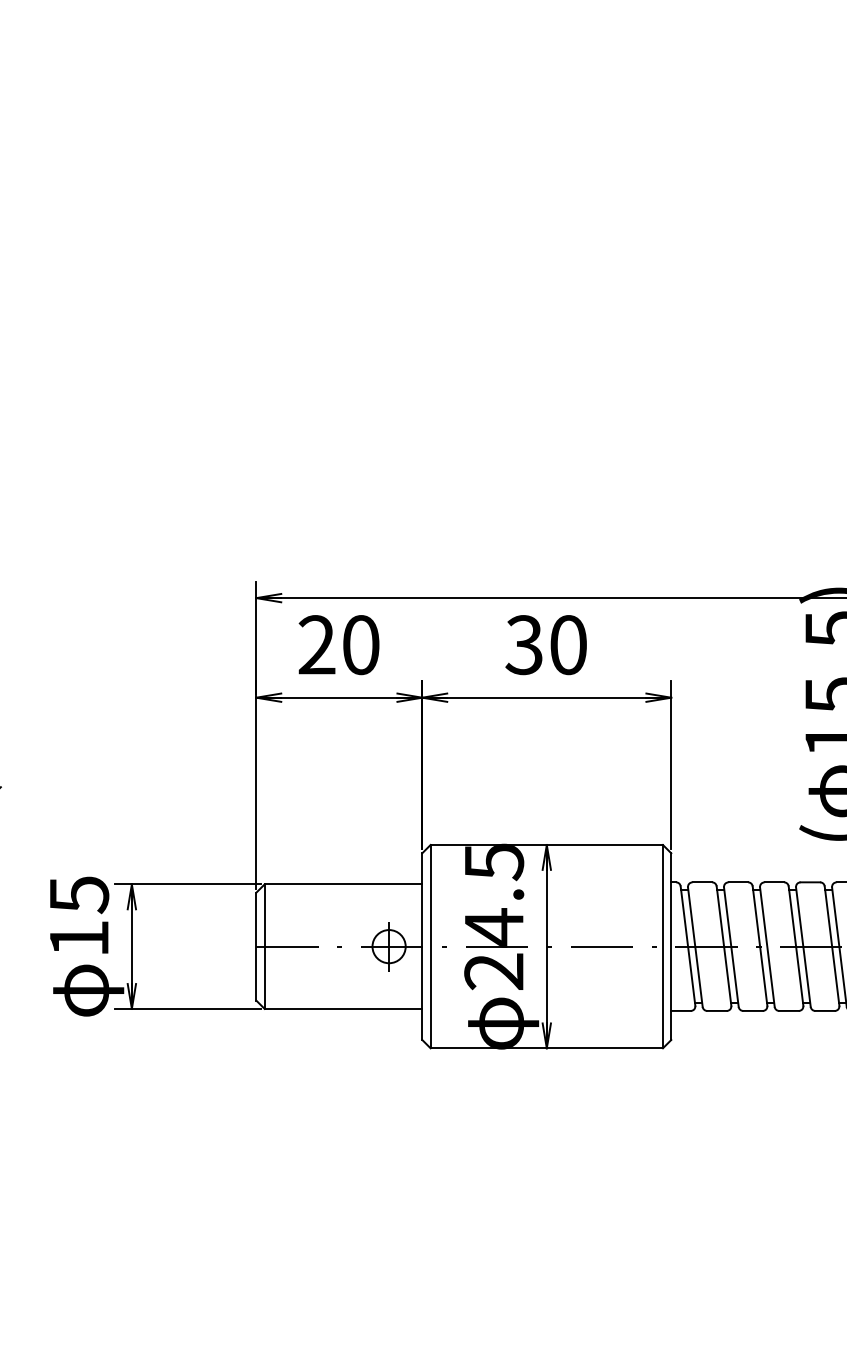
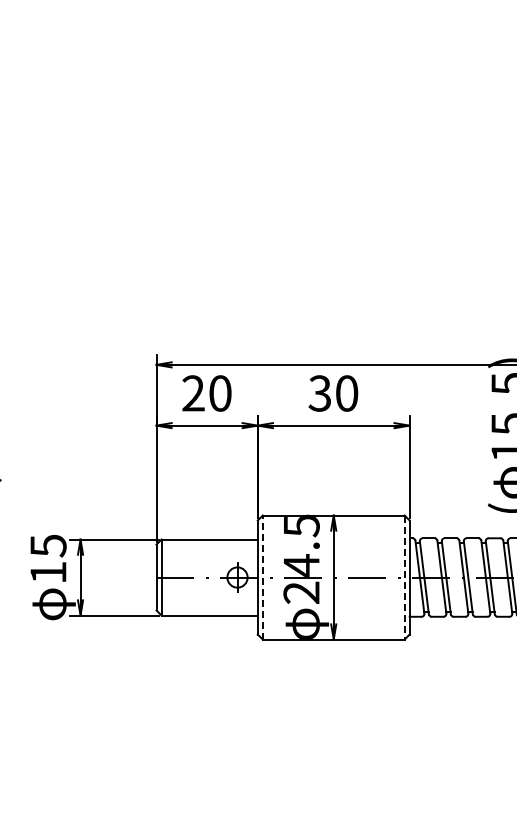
line: (430, 946) -> (262, 577), solid -> dashed
line: (662, 948) -> (404, 578), solid -> dashed

